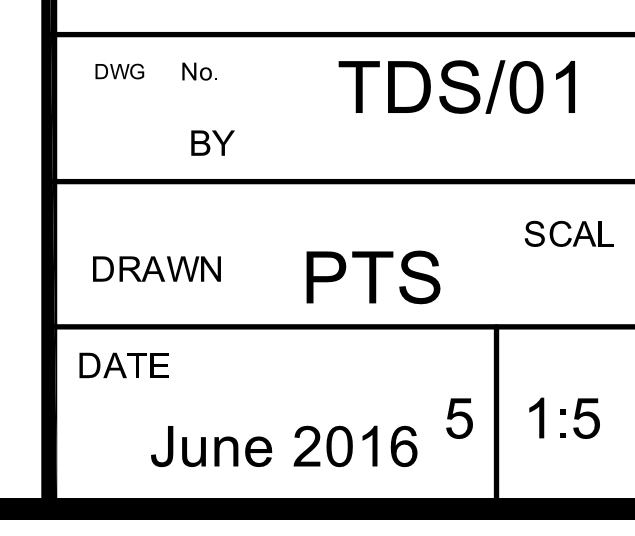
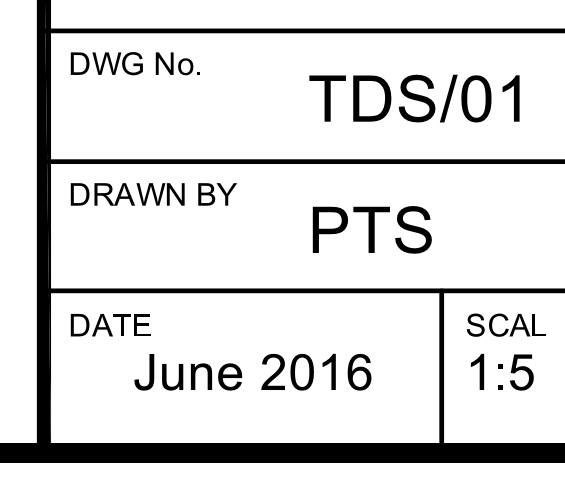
part: (119, 71) -> (106, 63), size x1.67
part: (199, 71) -> (177, 63), size x1.43
part: (456, 86) -> (414, 98), moved
part: (212, 143) -> (217, 194), moved
part: (569, 233) -> (506, 324), moved
part: (156, 269) -> (127, 194), moved
part: (372, 276) -> (371, 229), moved
part: (459, 418) -> (408, 372), removed
part: (271, 445) -> (241, 371), moved

